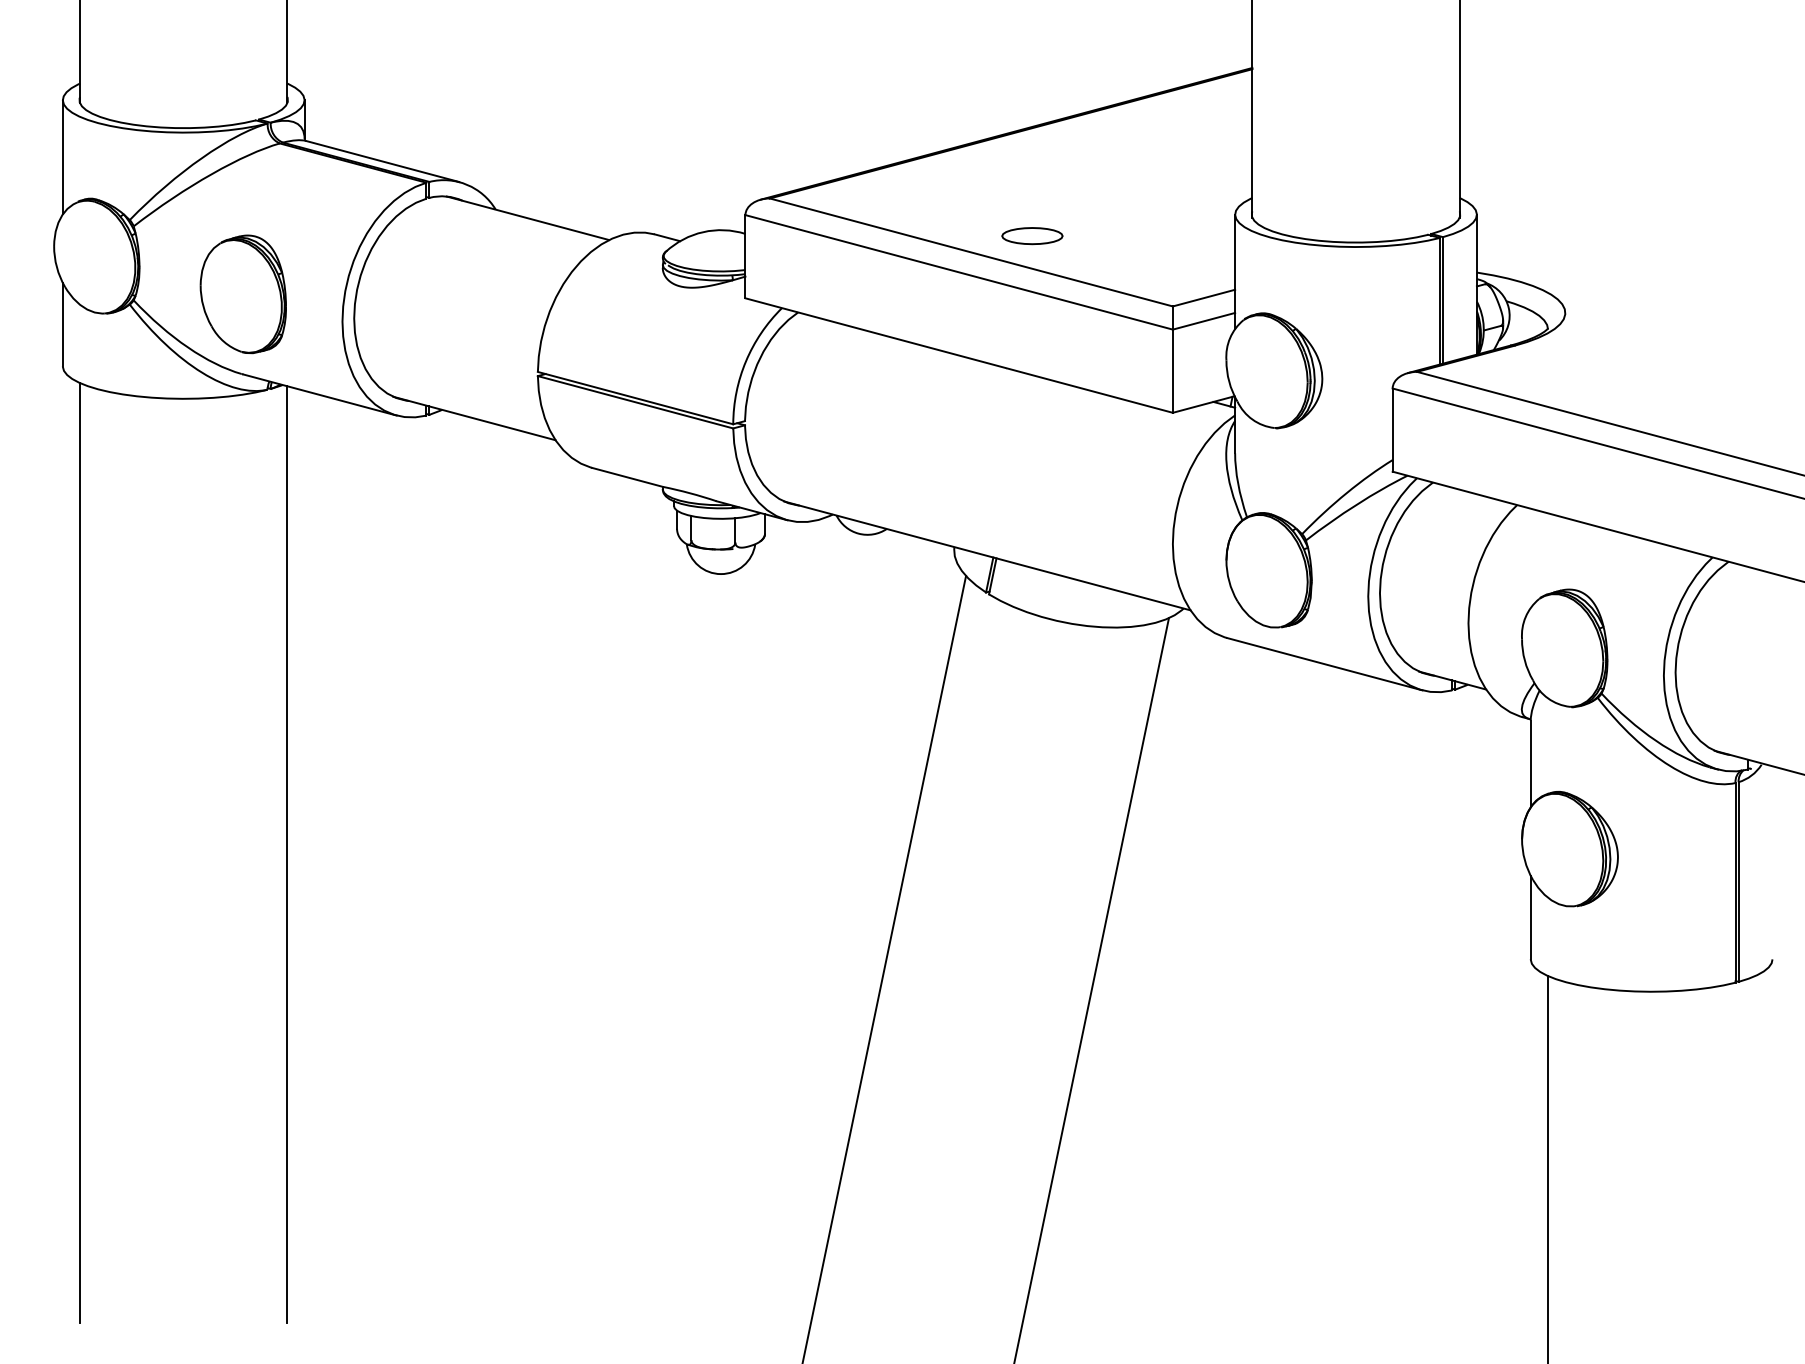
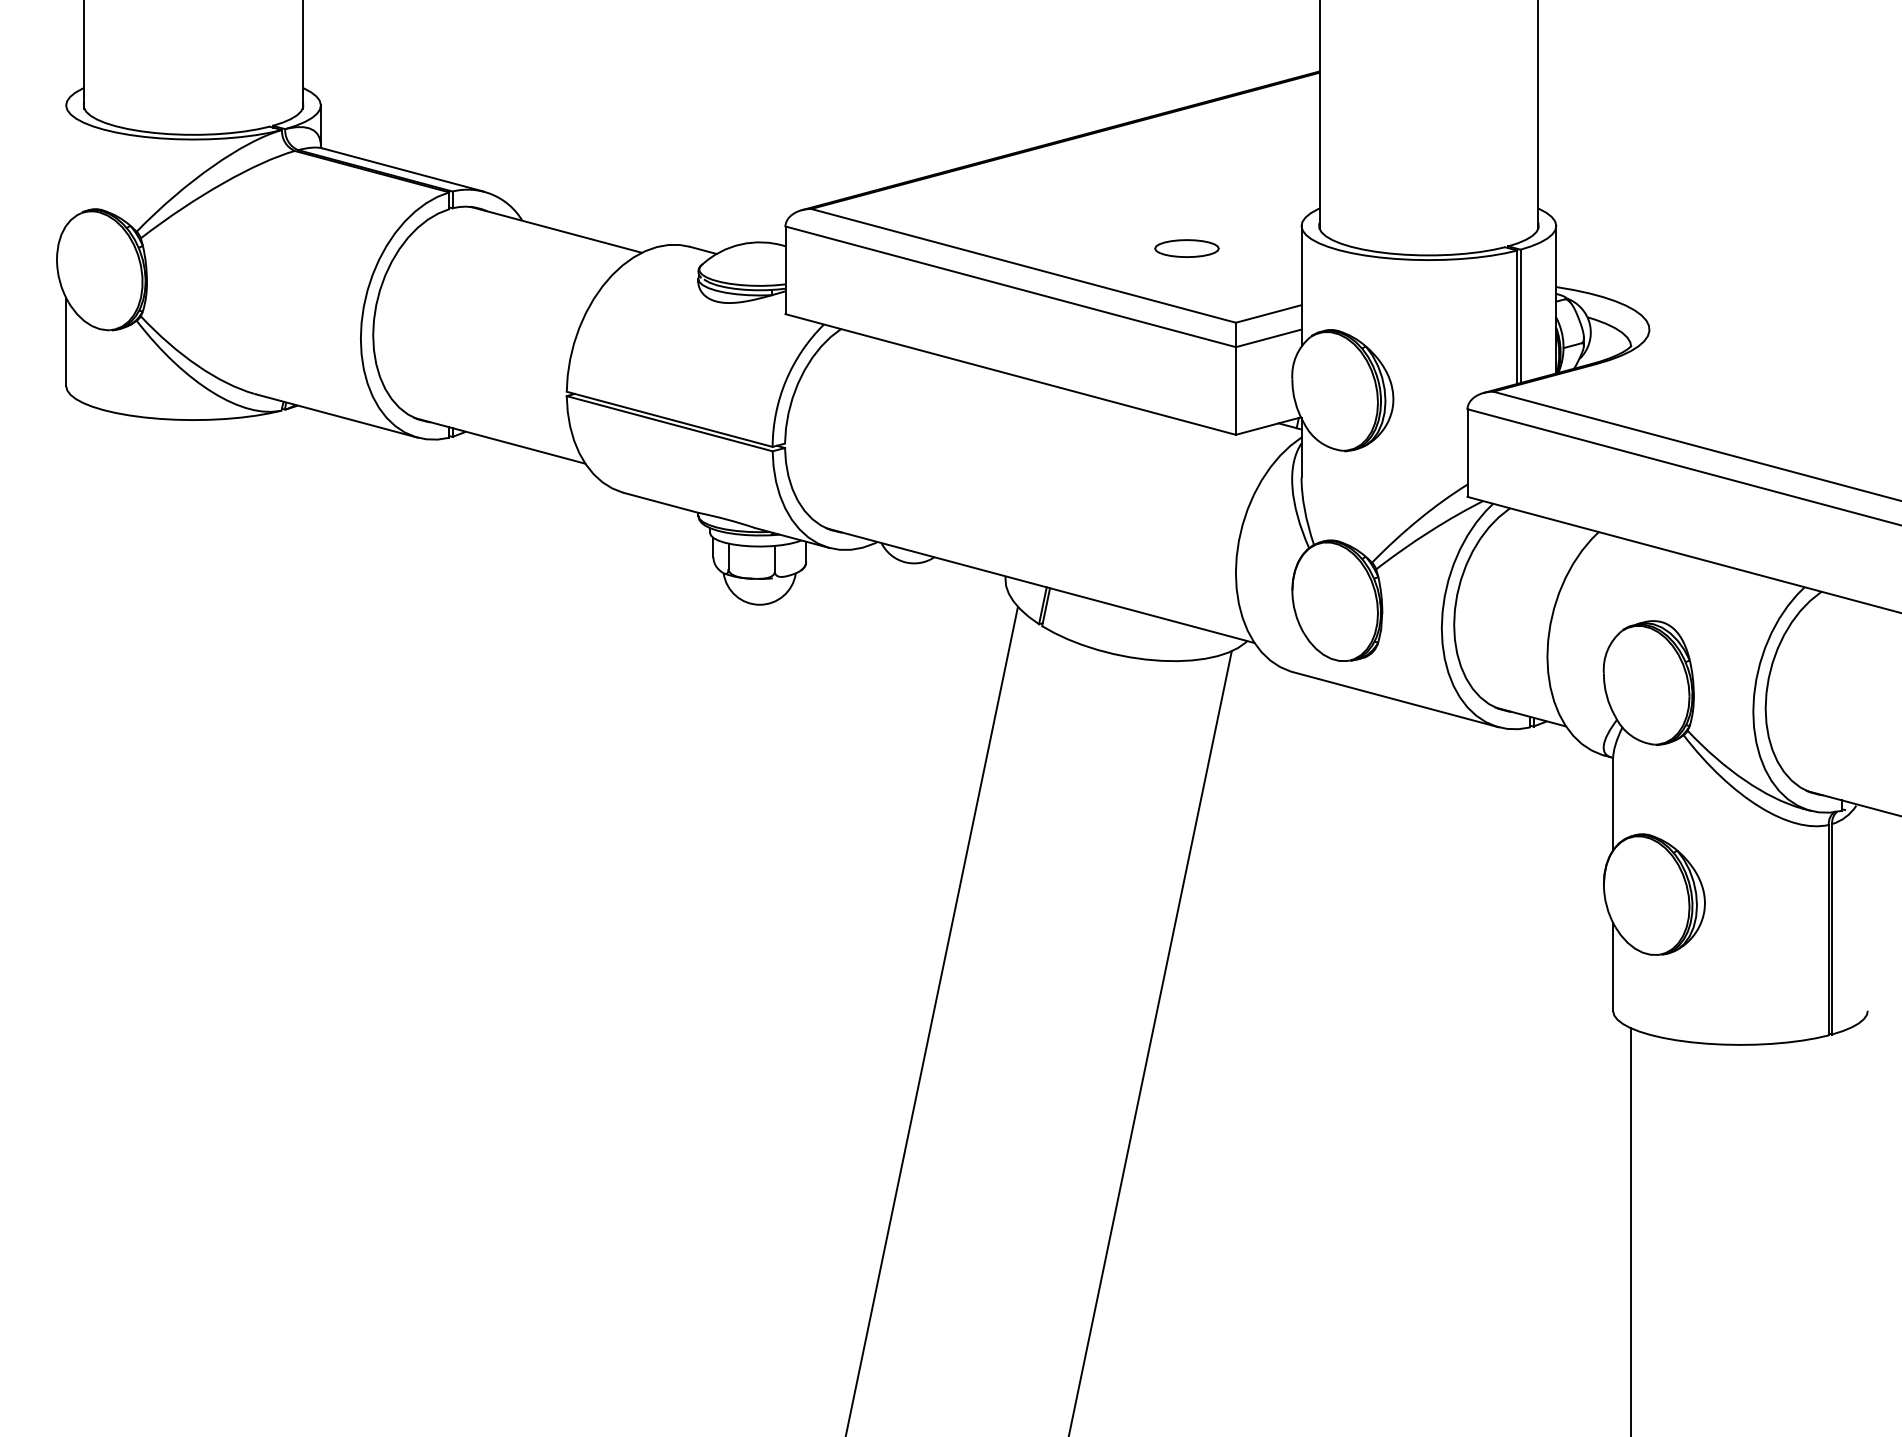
line: (62, 157) -> (65, 165), removed
part: (1032, 236) -> (1187, 249), moved
part: (242, 294) -> (255, 310), removed
line: (80, 853) -> (84, 899), removed
line: (287, 854) -> (302, 900), removed

